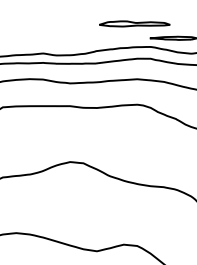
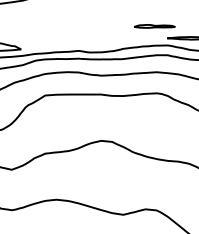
part: (134, 24) -> (154, 26), size x0.7

